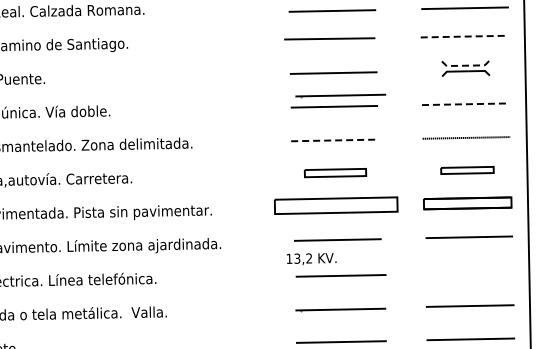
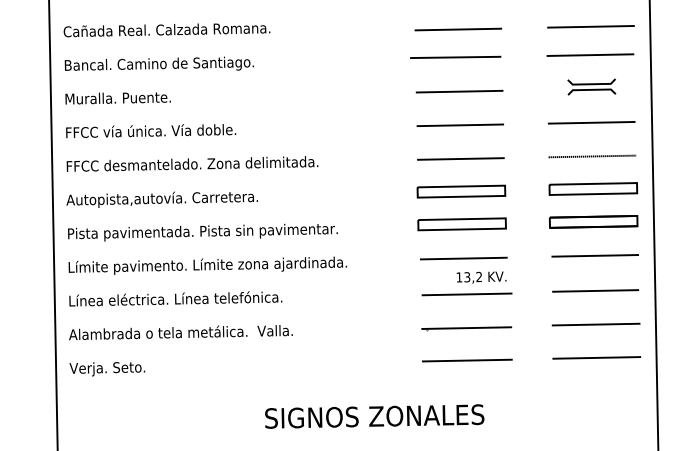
line: (464, 36) -> (590, 55), dashed -> solid
line: (466, 65) -> (592, 84), dashed -> solid
part: (340, 95) -> (466, 114), removed
line: (465, 103) -> (591, 122), dashed -> solid
line: (334, 139) -> (460, 158), dashed -> solid
part: (467, 169) -> (593, 188), size x1.67
part: (335, 172) -> (461, 191), size x1.43
part: (335, 205) -> (461, 224), size x0.71
text: (311, 258) -> (481, 277), moved
line: (469, 271) -> (595, 290), added

